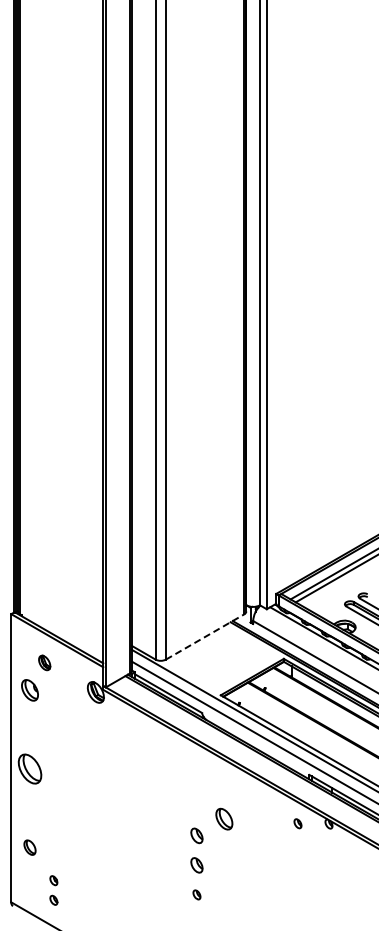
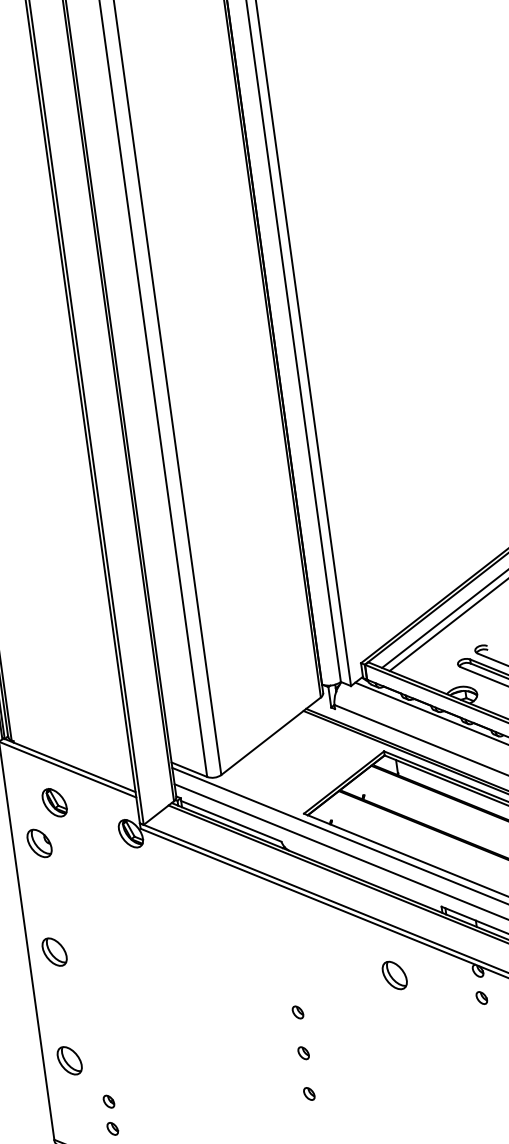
line: (205, 636) -> (271, 735), dashed -> solid
part: (44, 662) -> (54, 802), size x1.43
part: (29, 768) -> (53, 951), size x0.71
part: (224, 818) -> (394, 974), moved
part: (297, 823) -> (481, 997), moved
part: (196, 835) -> (297, 1012), size x0.62
part: (29, 847) -> (68, 1060), size x1.43
part: (196, 865) -> (303, 1053), size x0.62

